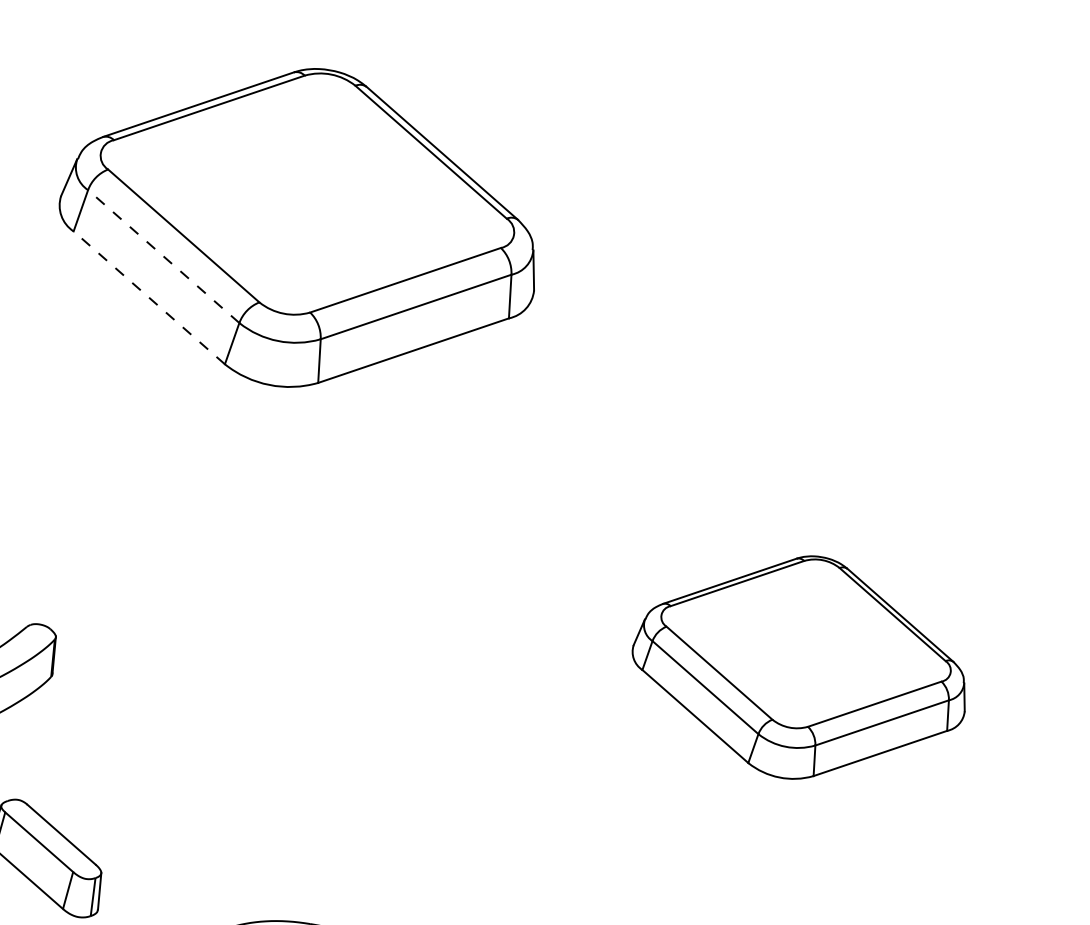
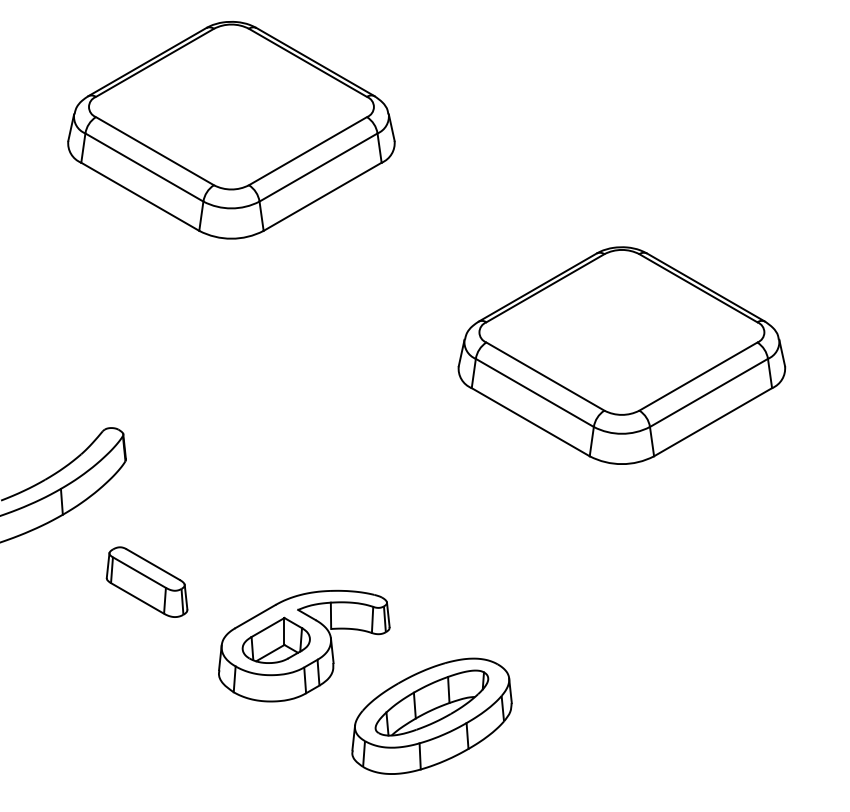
line: (162, 256) -> (143, 167), dashed -> solid
line: (148, 297) -> (139, 196), dashed -> solid
part: (800, 667) -> (621, 355), size x1.43

